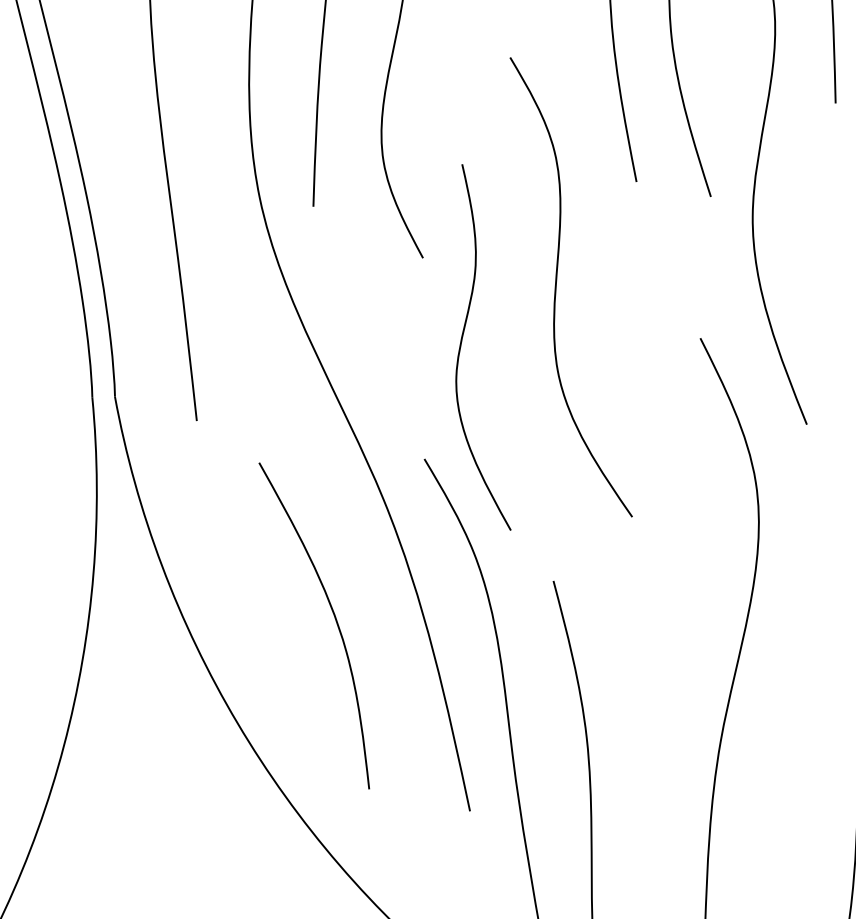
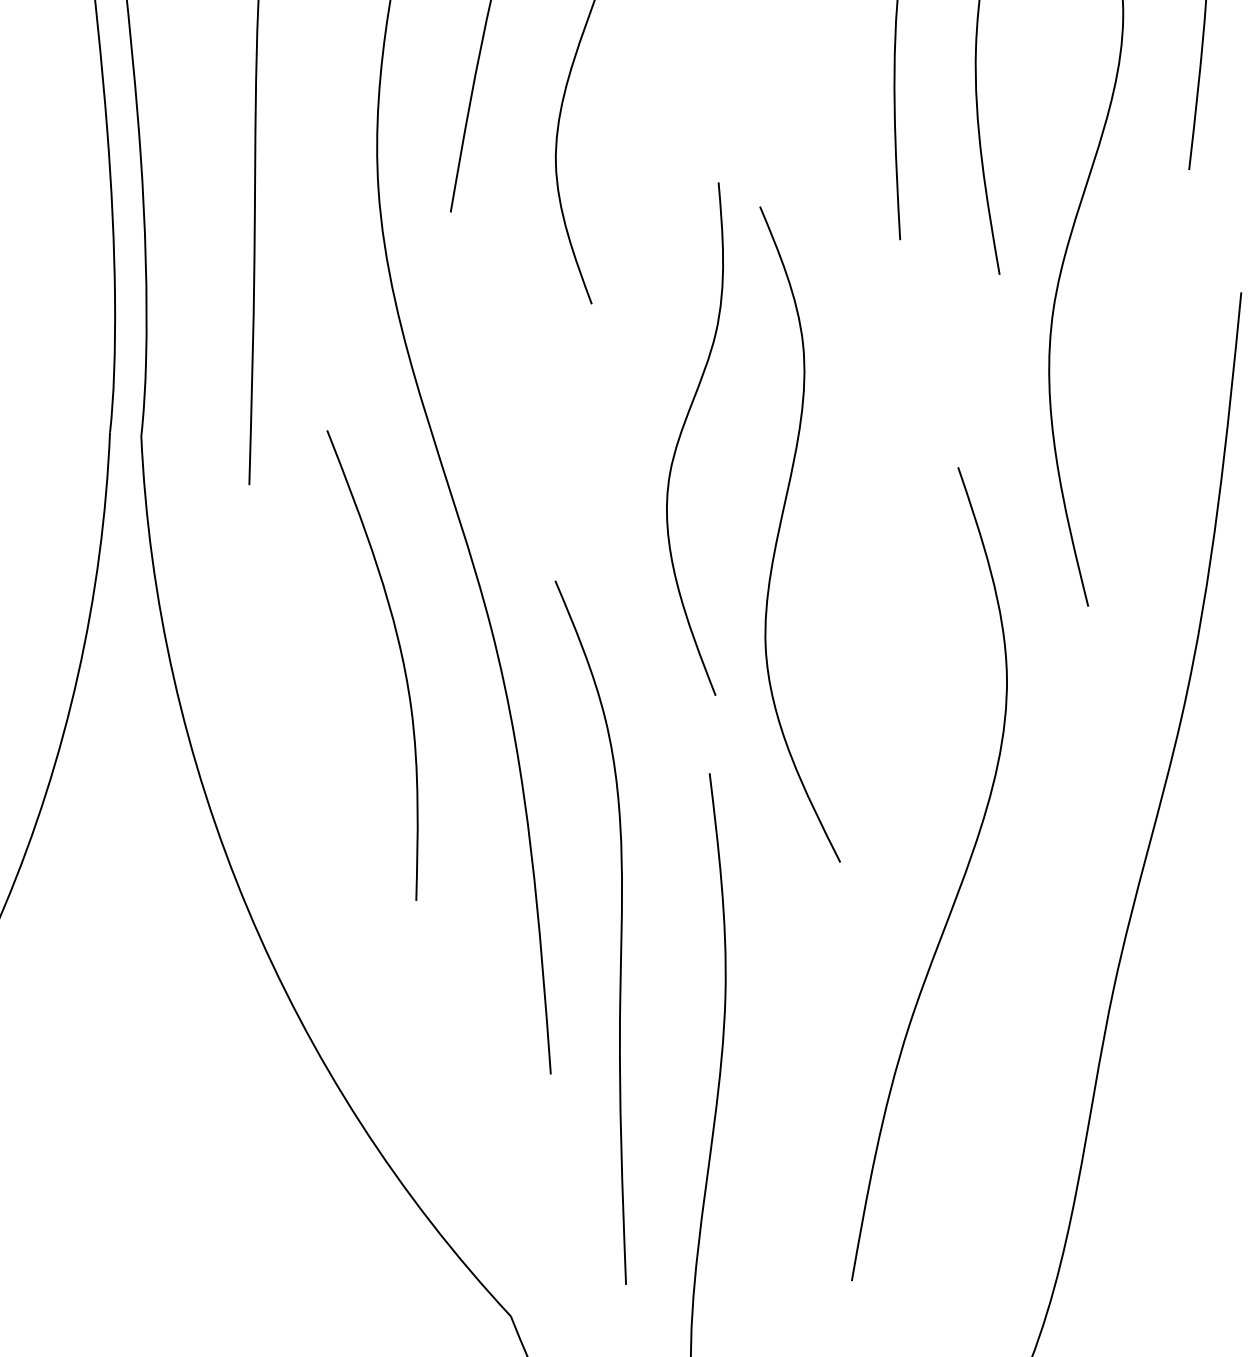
curve: (556, 285) -> (780, 529), moved
curve: (460, 348) -> (681, 435), moved
curve: (334, 618) -> (401, 659), moved

